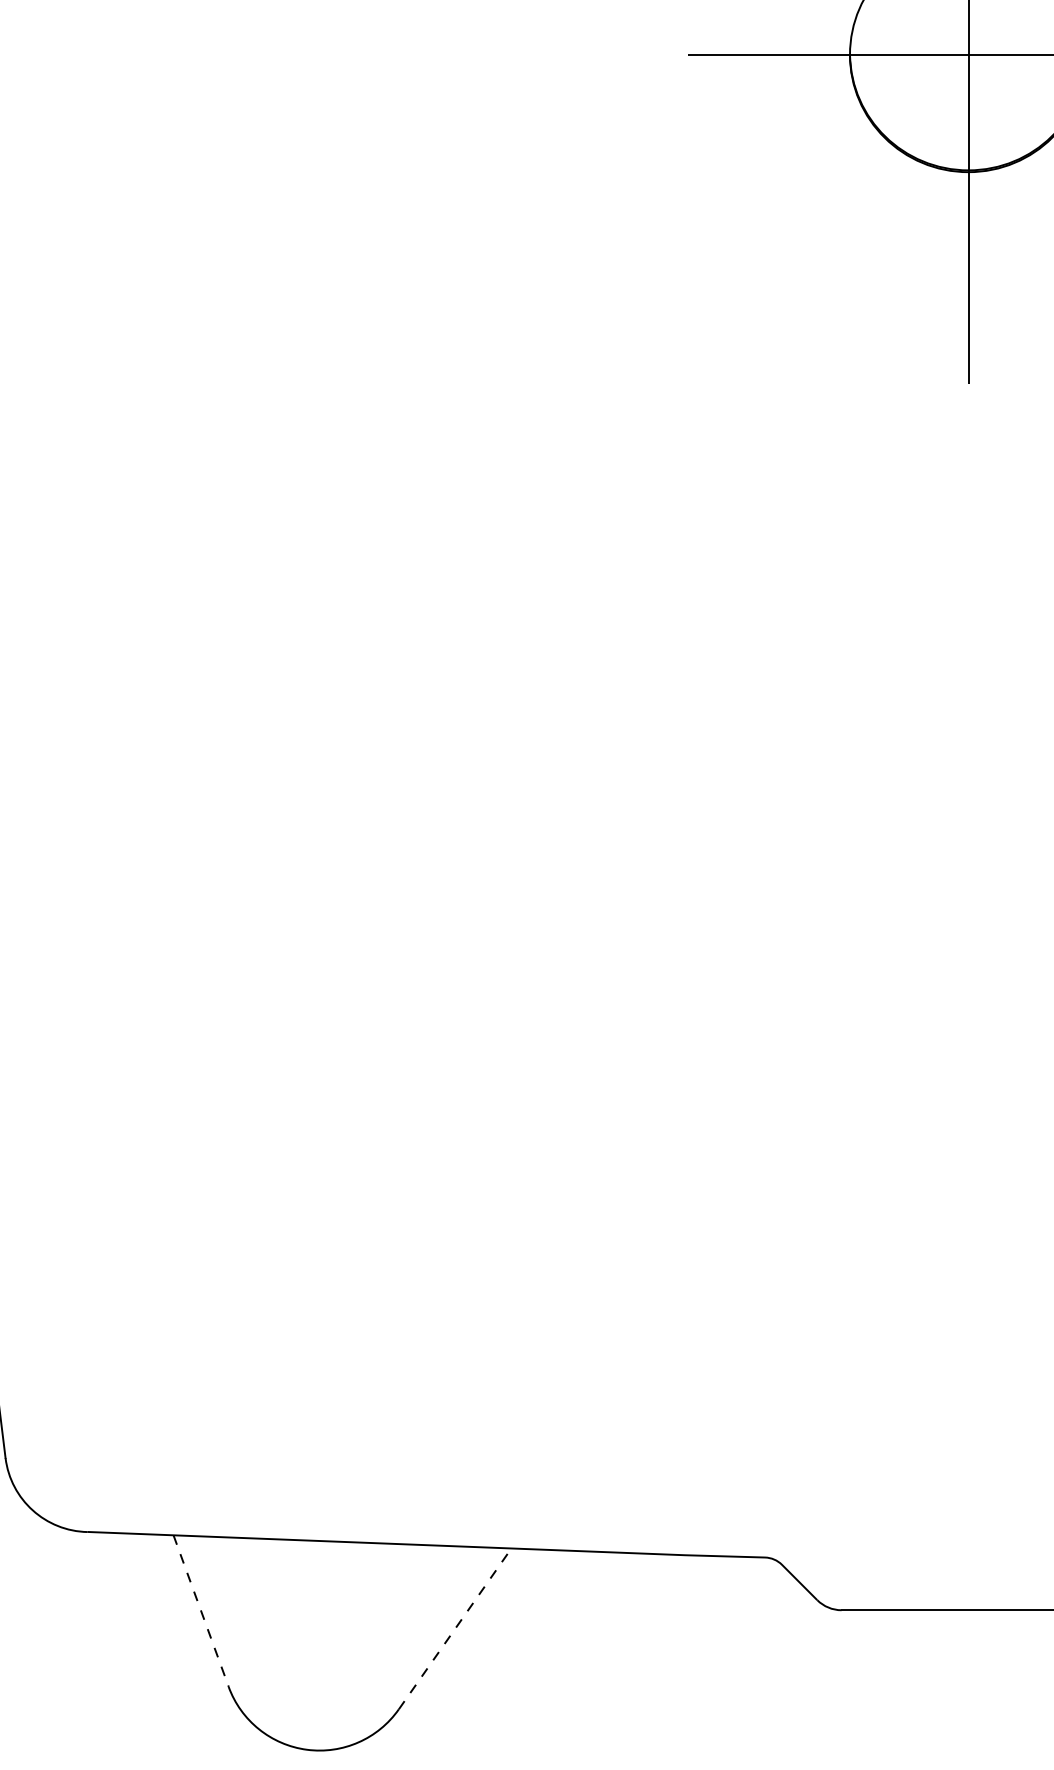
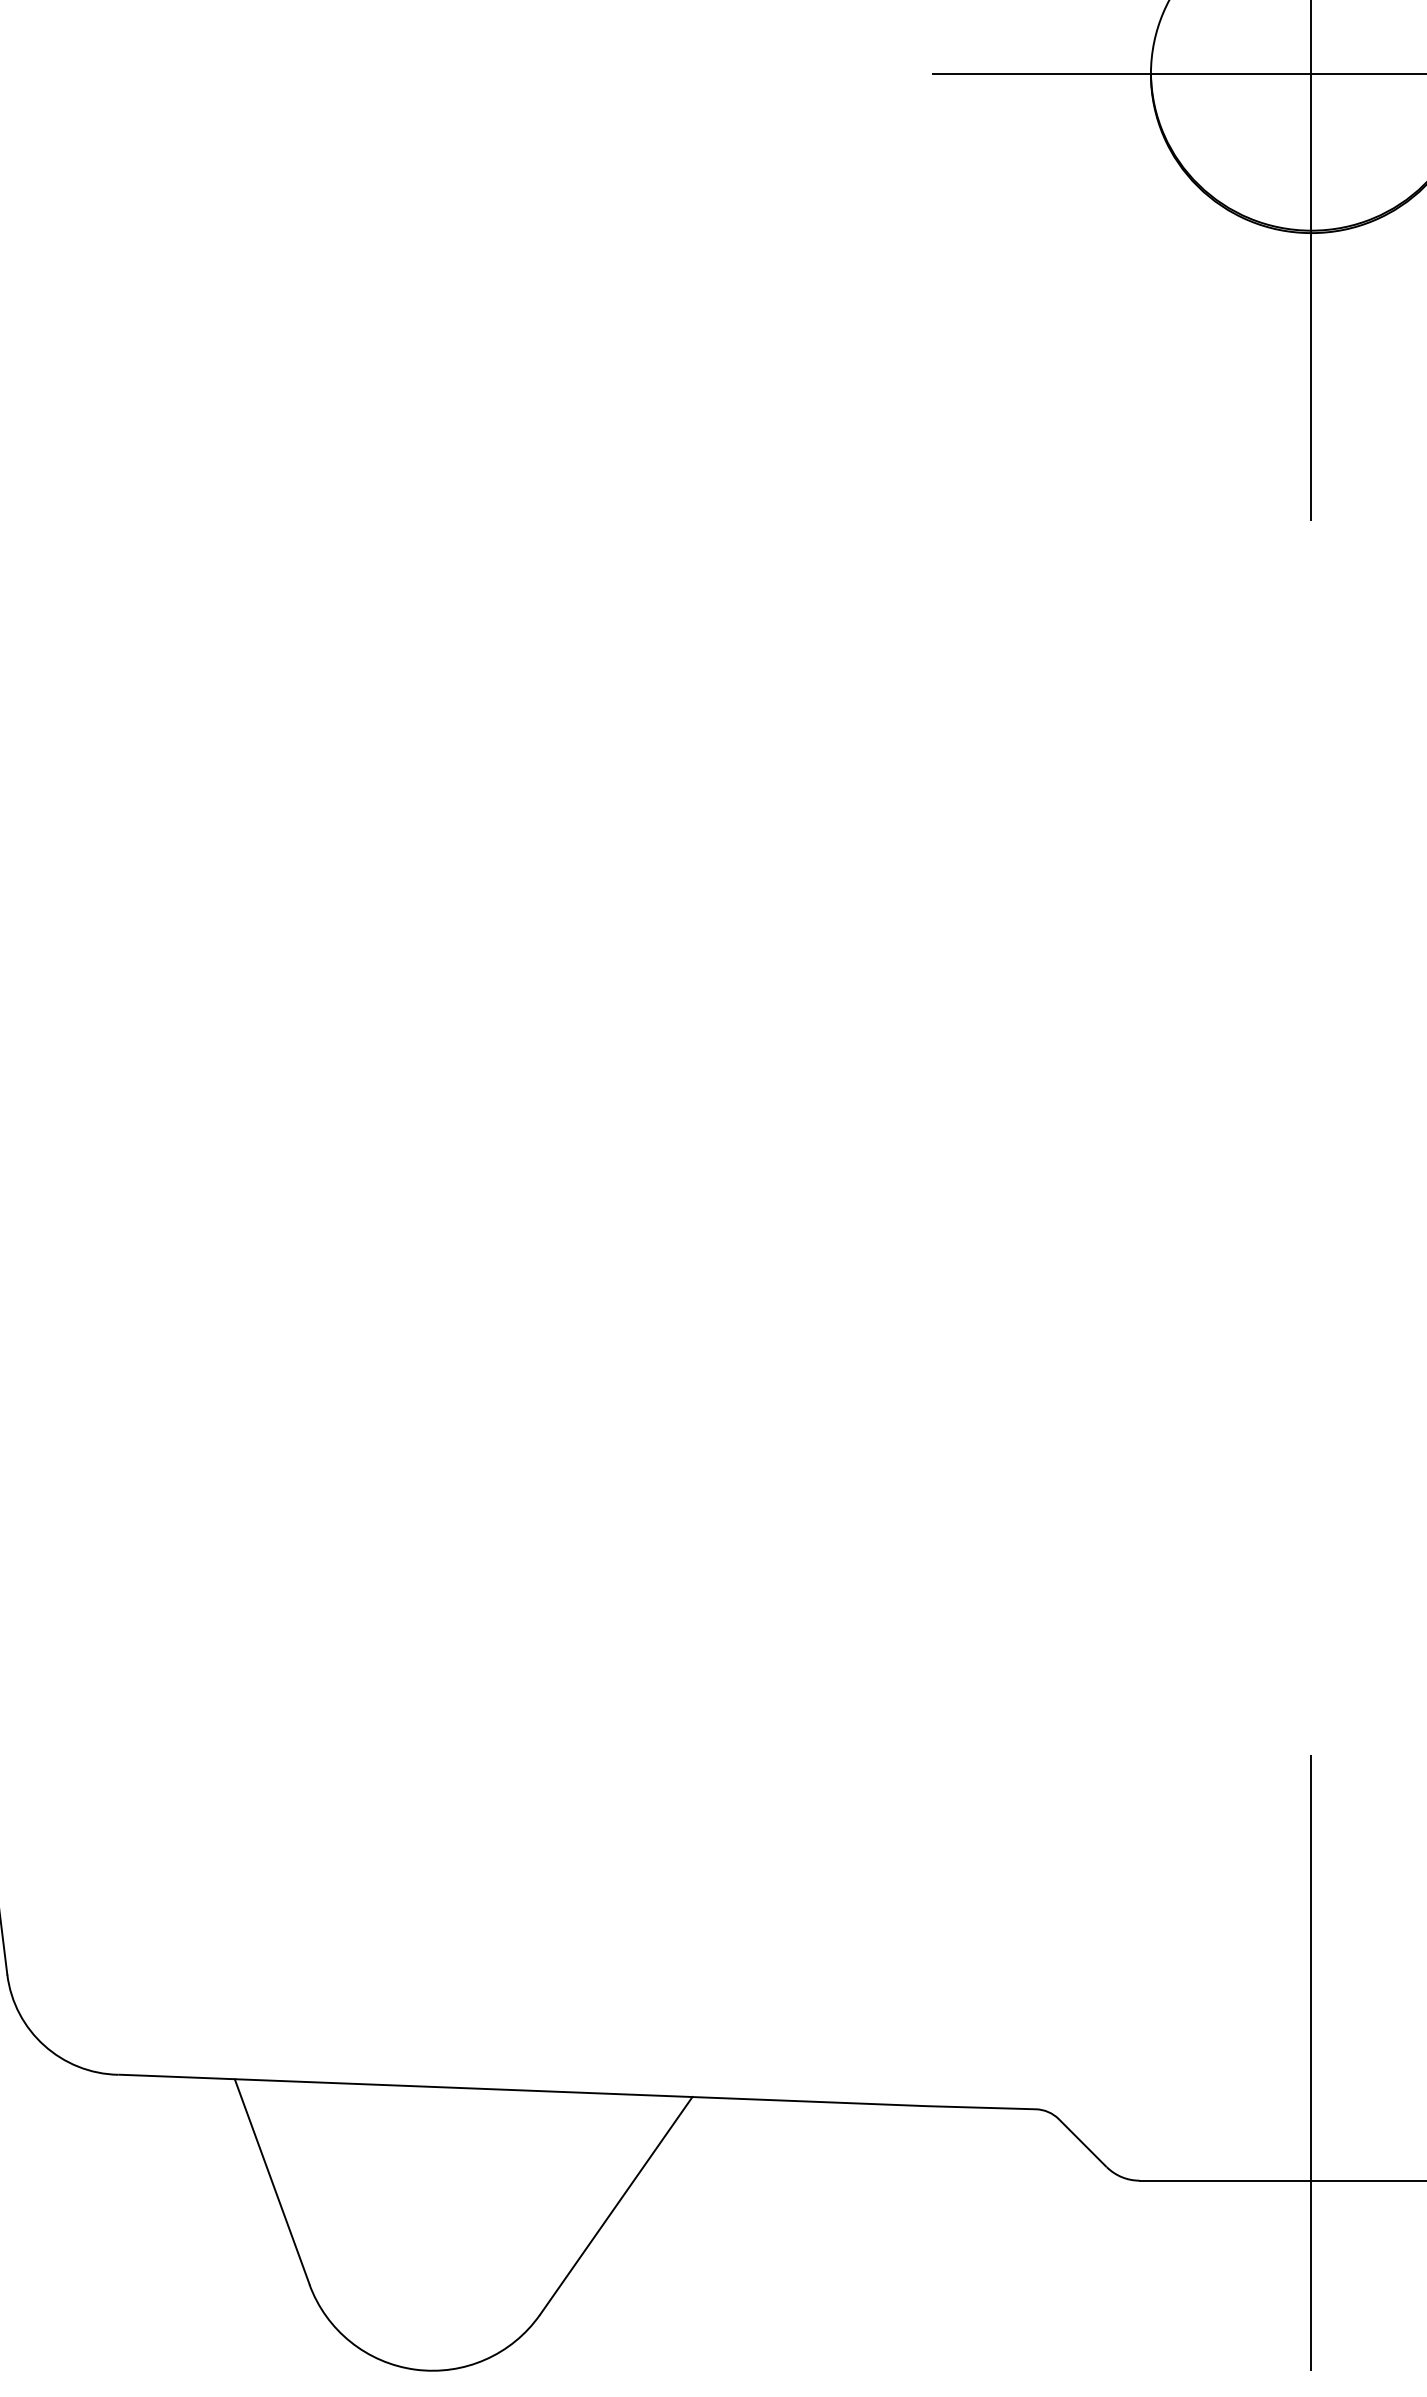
line: (968, 1522) -> (1311, 2061), added
line: (201, 1611) -> (272, 2182), dashed -> solid
line: (455, 1628) -> (616, 2205), dashed -> solid

